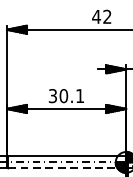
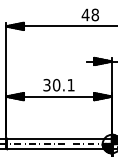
text: (107, 16) -> (95, 14), 42 -> 48
line: (68, 168) -> (60, 149), dashed -> solid

